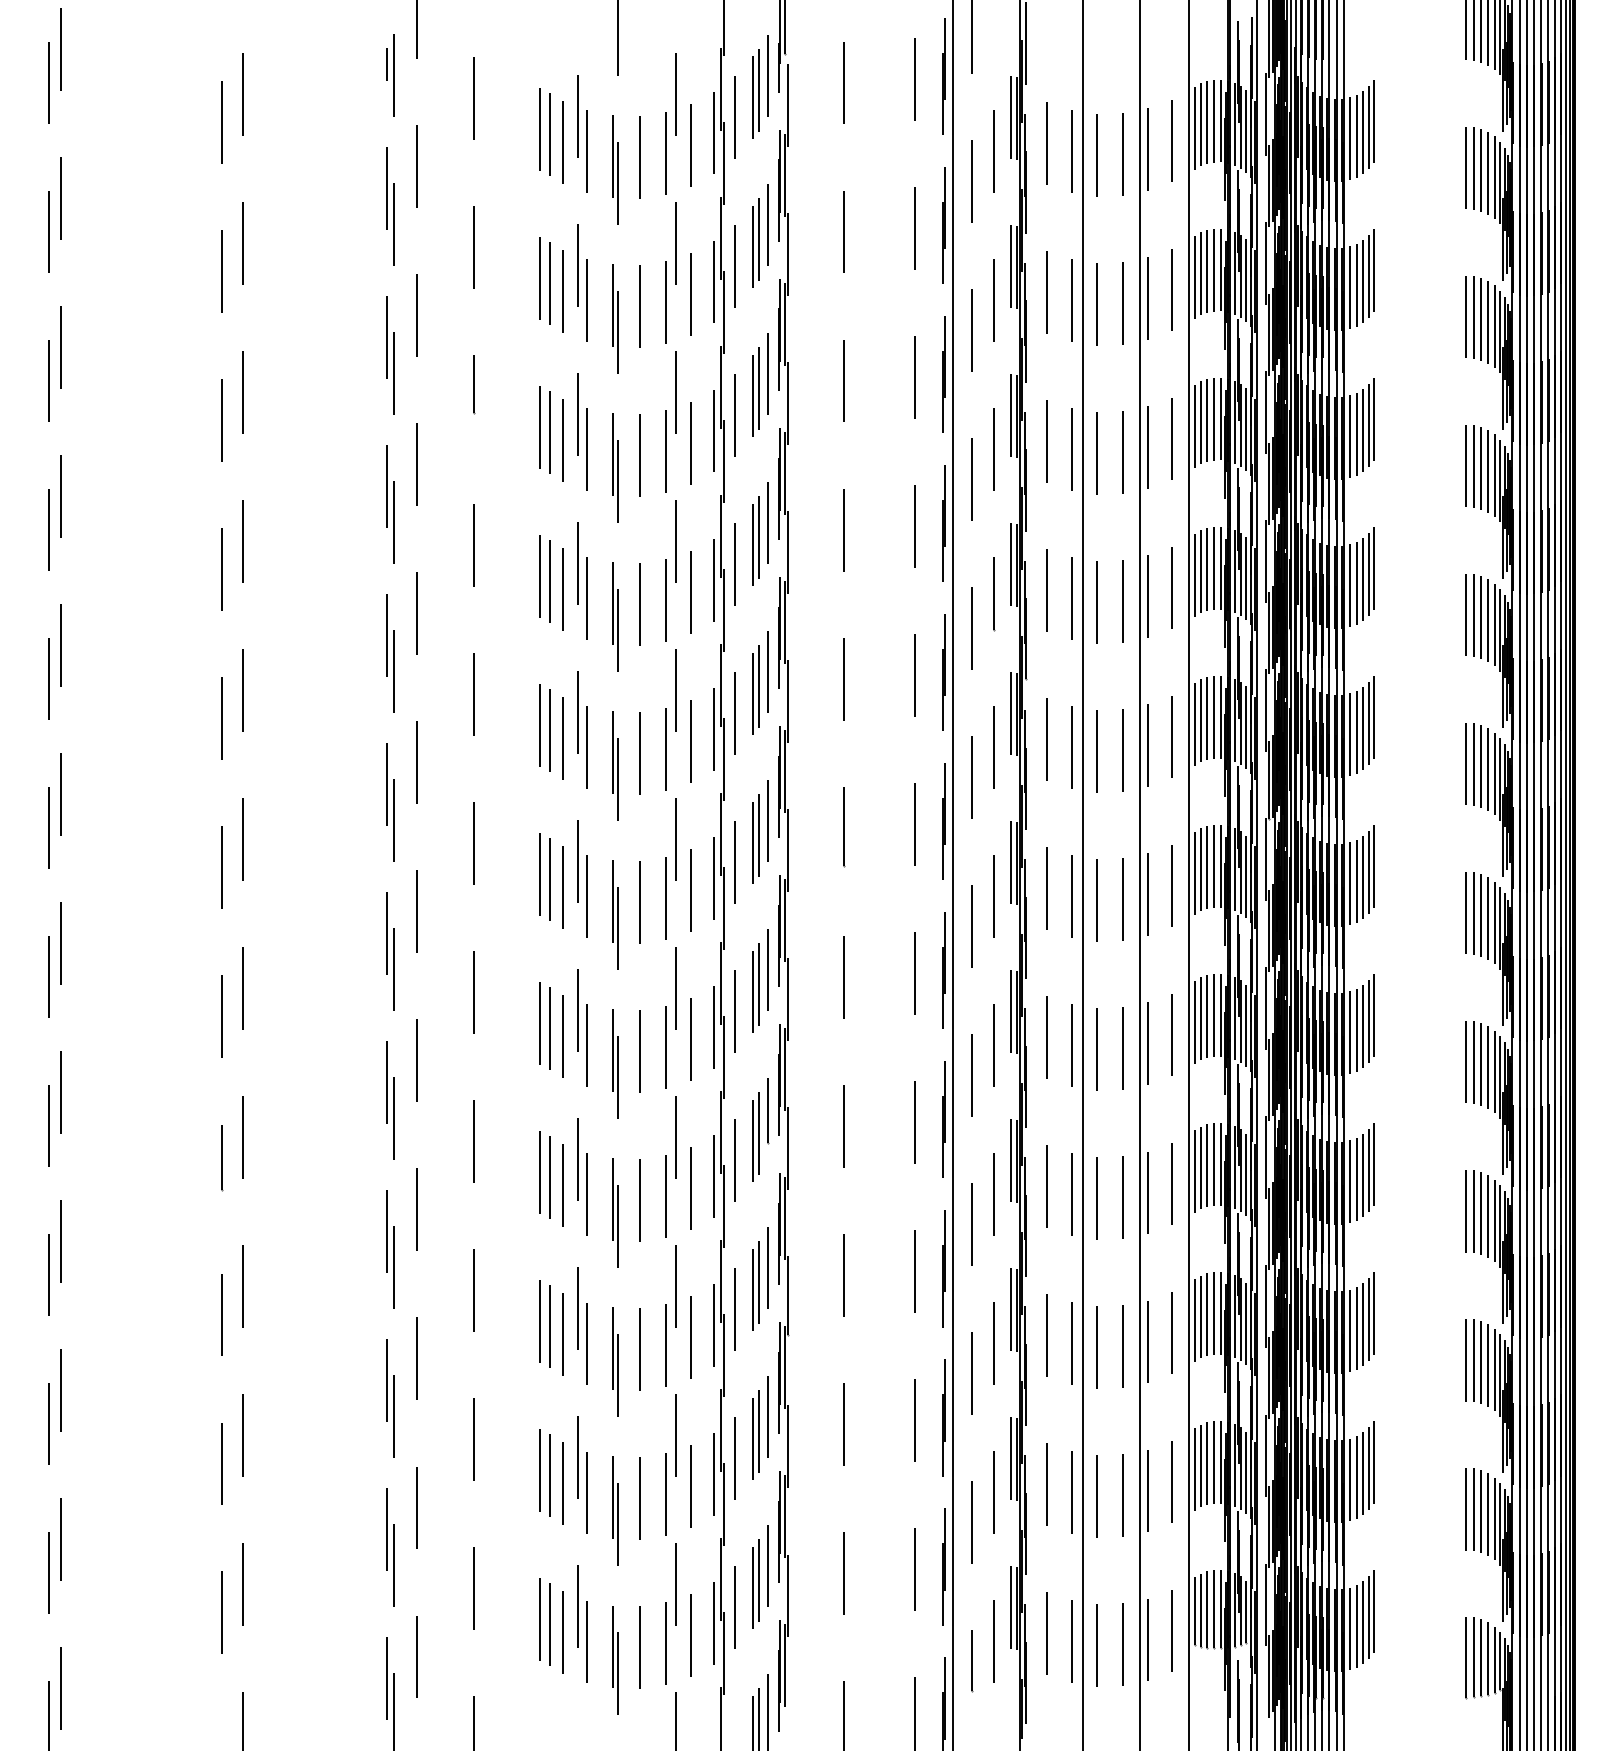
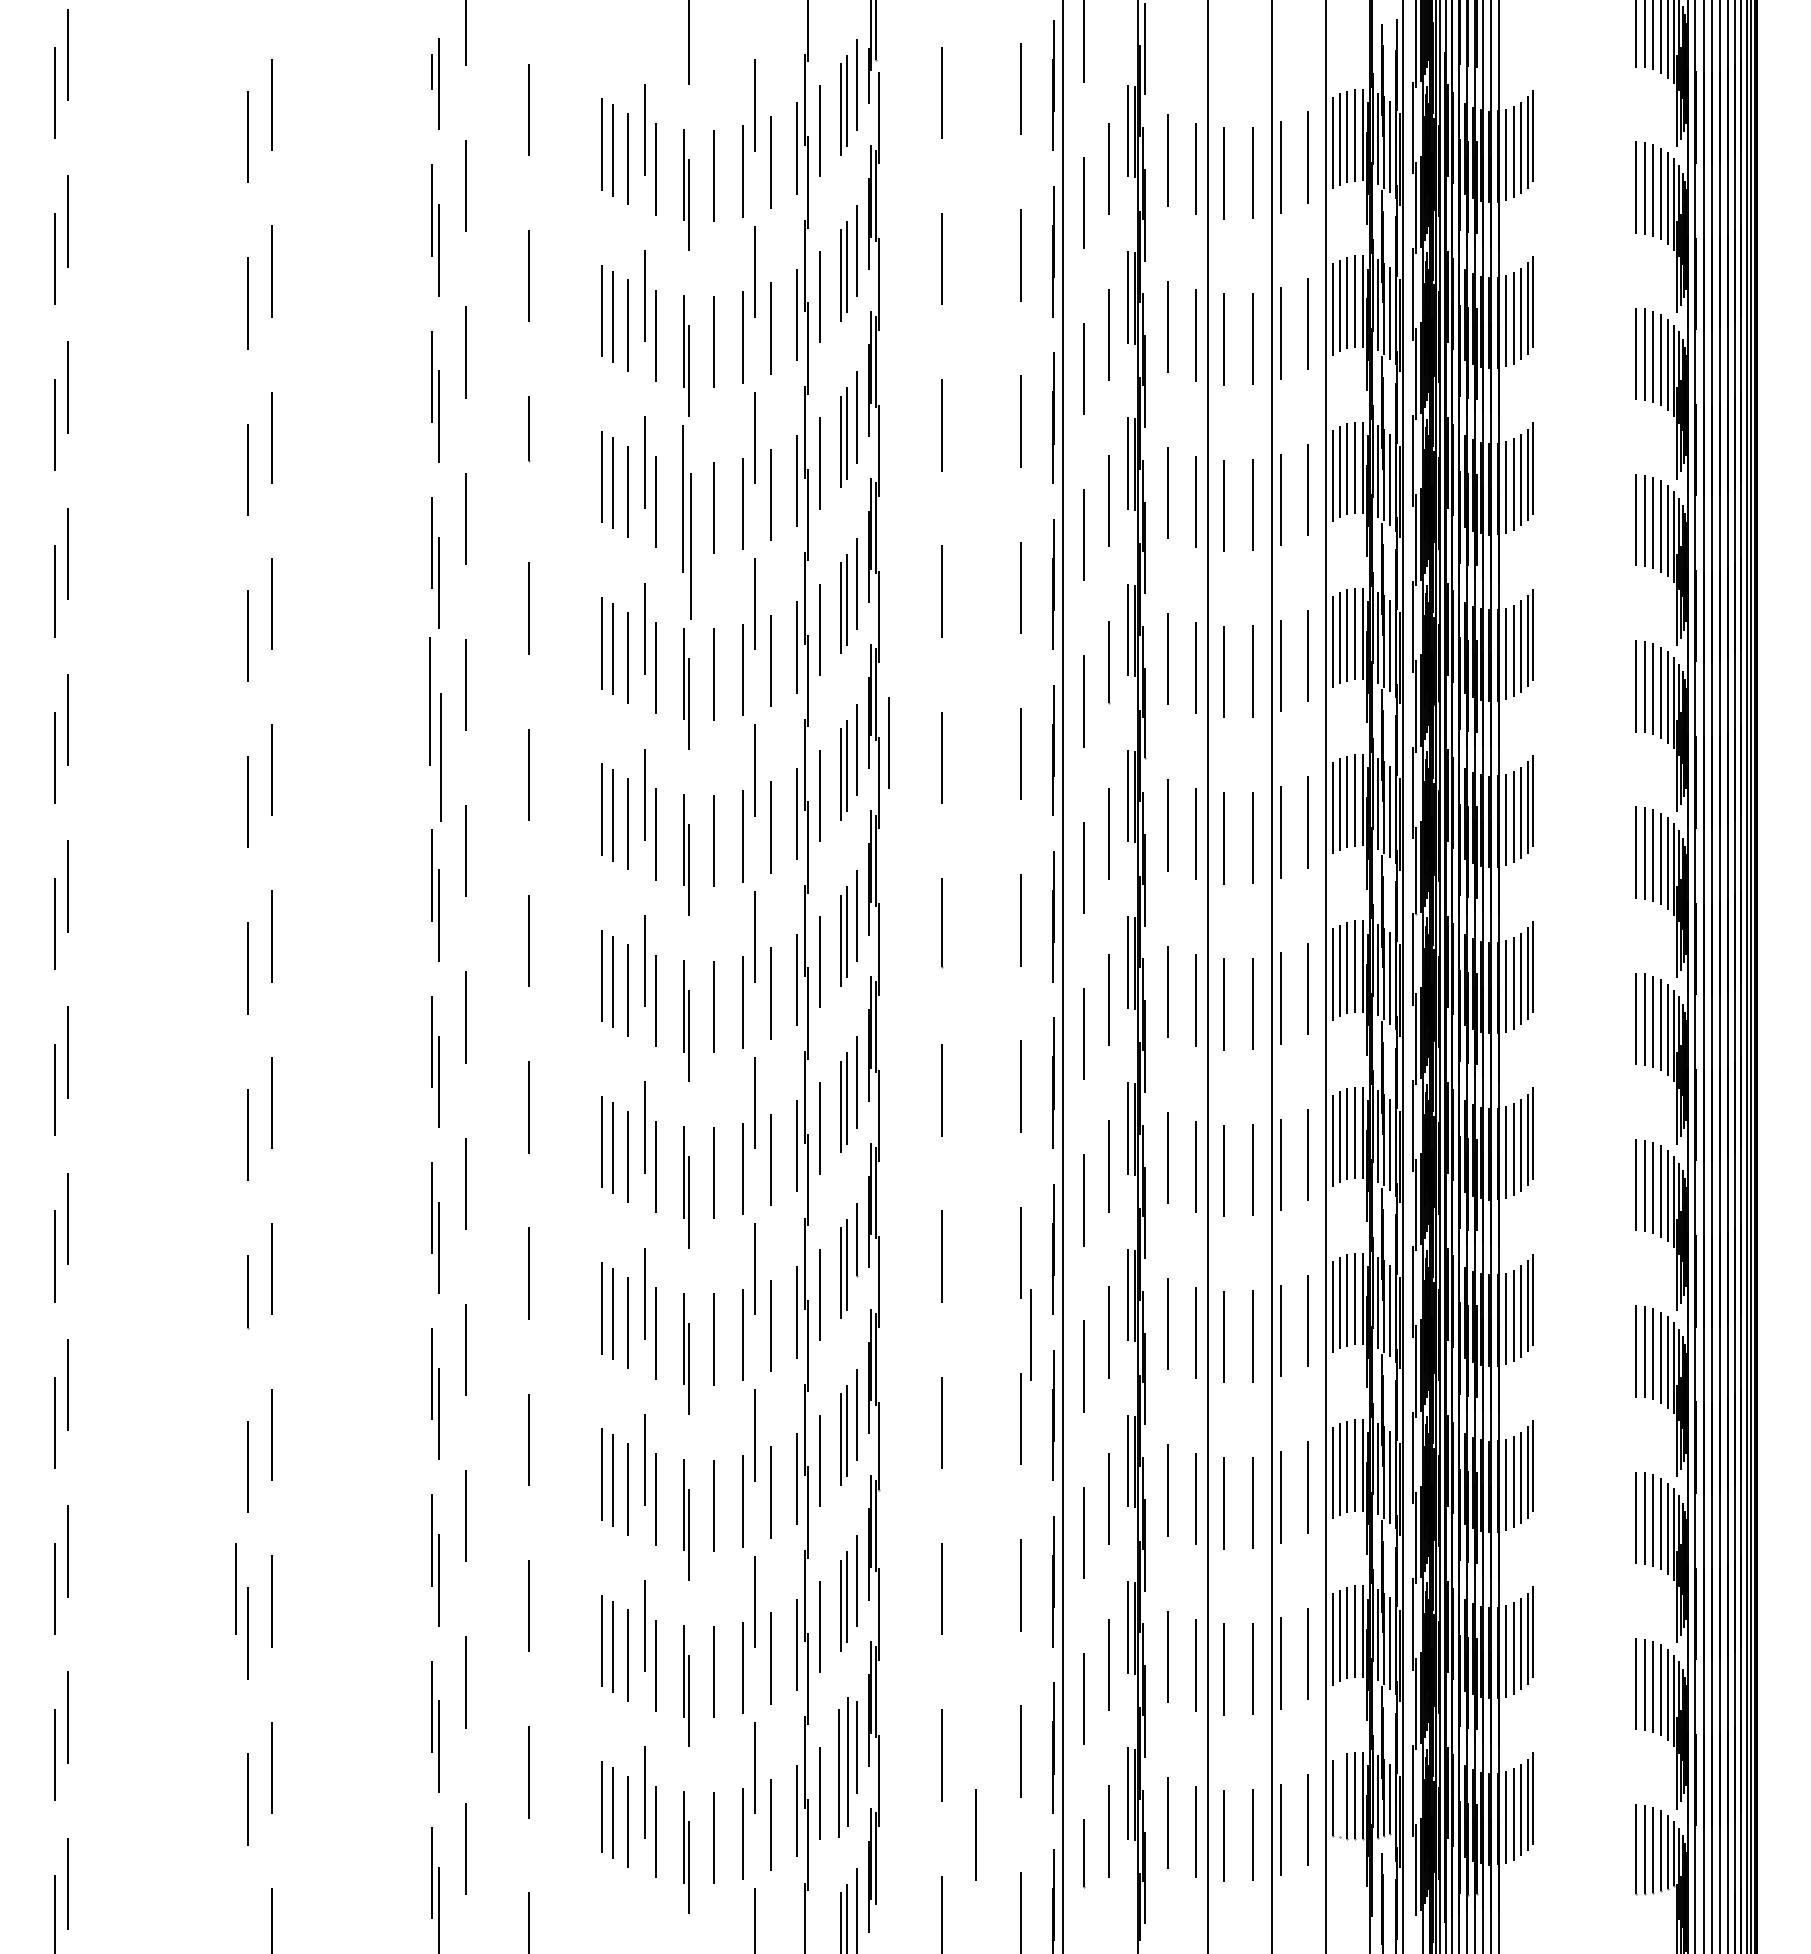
part: (615, 468) -> (686, 522), size x1.6
part: (390, 652) -> (435, 728), size x1.4
line: (796, 665) -> (888, 742), added
line: (923, 1195) -> (1030, 1334), added
line: (210, 1423) -> (235, 1588), added
part: (755, 1584) -> (843, 1767), size x1.4
line: (1201, 1610) -> (1340, 1796), removed
line: (874, 1644) -> (975, 1834), added

